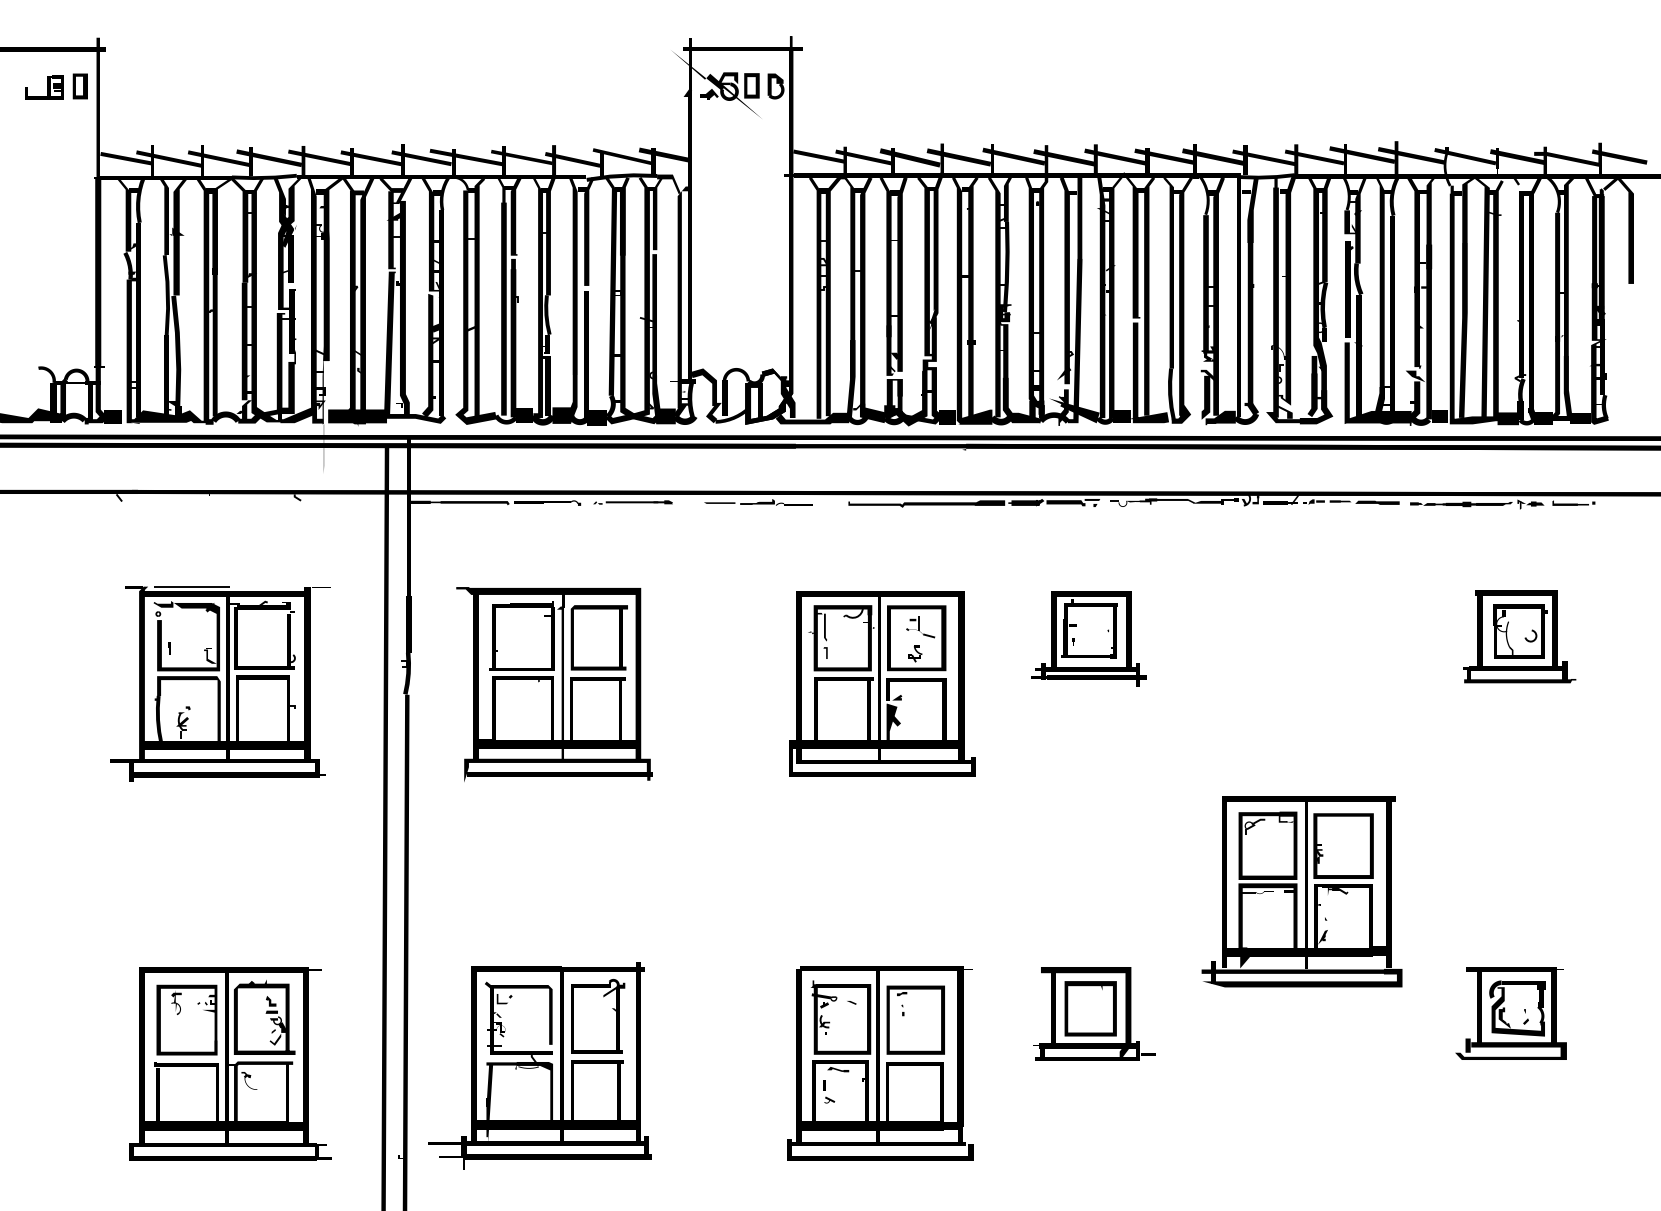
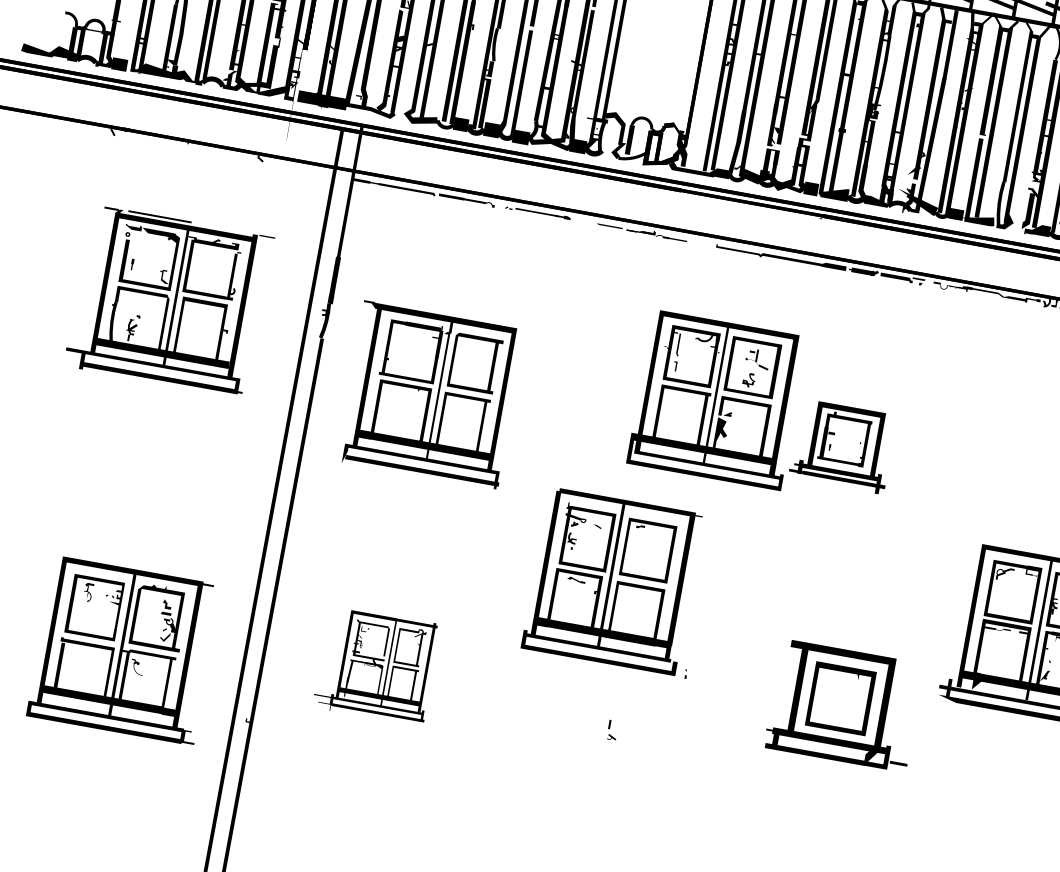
part: (1088, 638) -> (842, 446), moved
part: (554, 684) -> (431, 395), moved
part: (1094, 1013) -> (844, 705), size x1.4
part: (230, 1063) -> (124, 650), moved
part: (880, 1063) -> (612, 581), moved
part: (539, 1065) -> (376, 665), size x0.6

